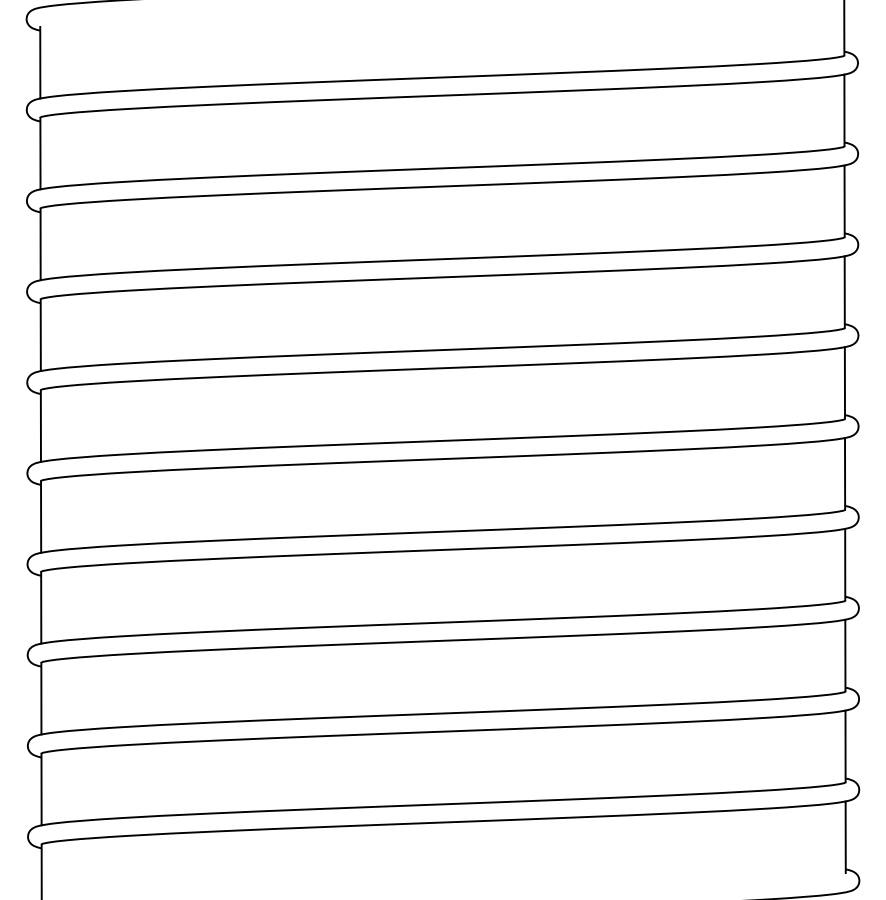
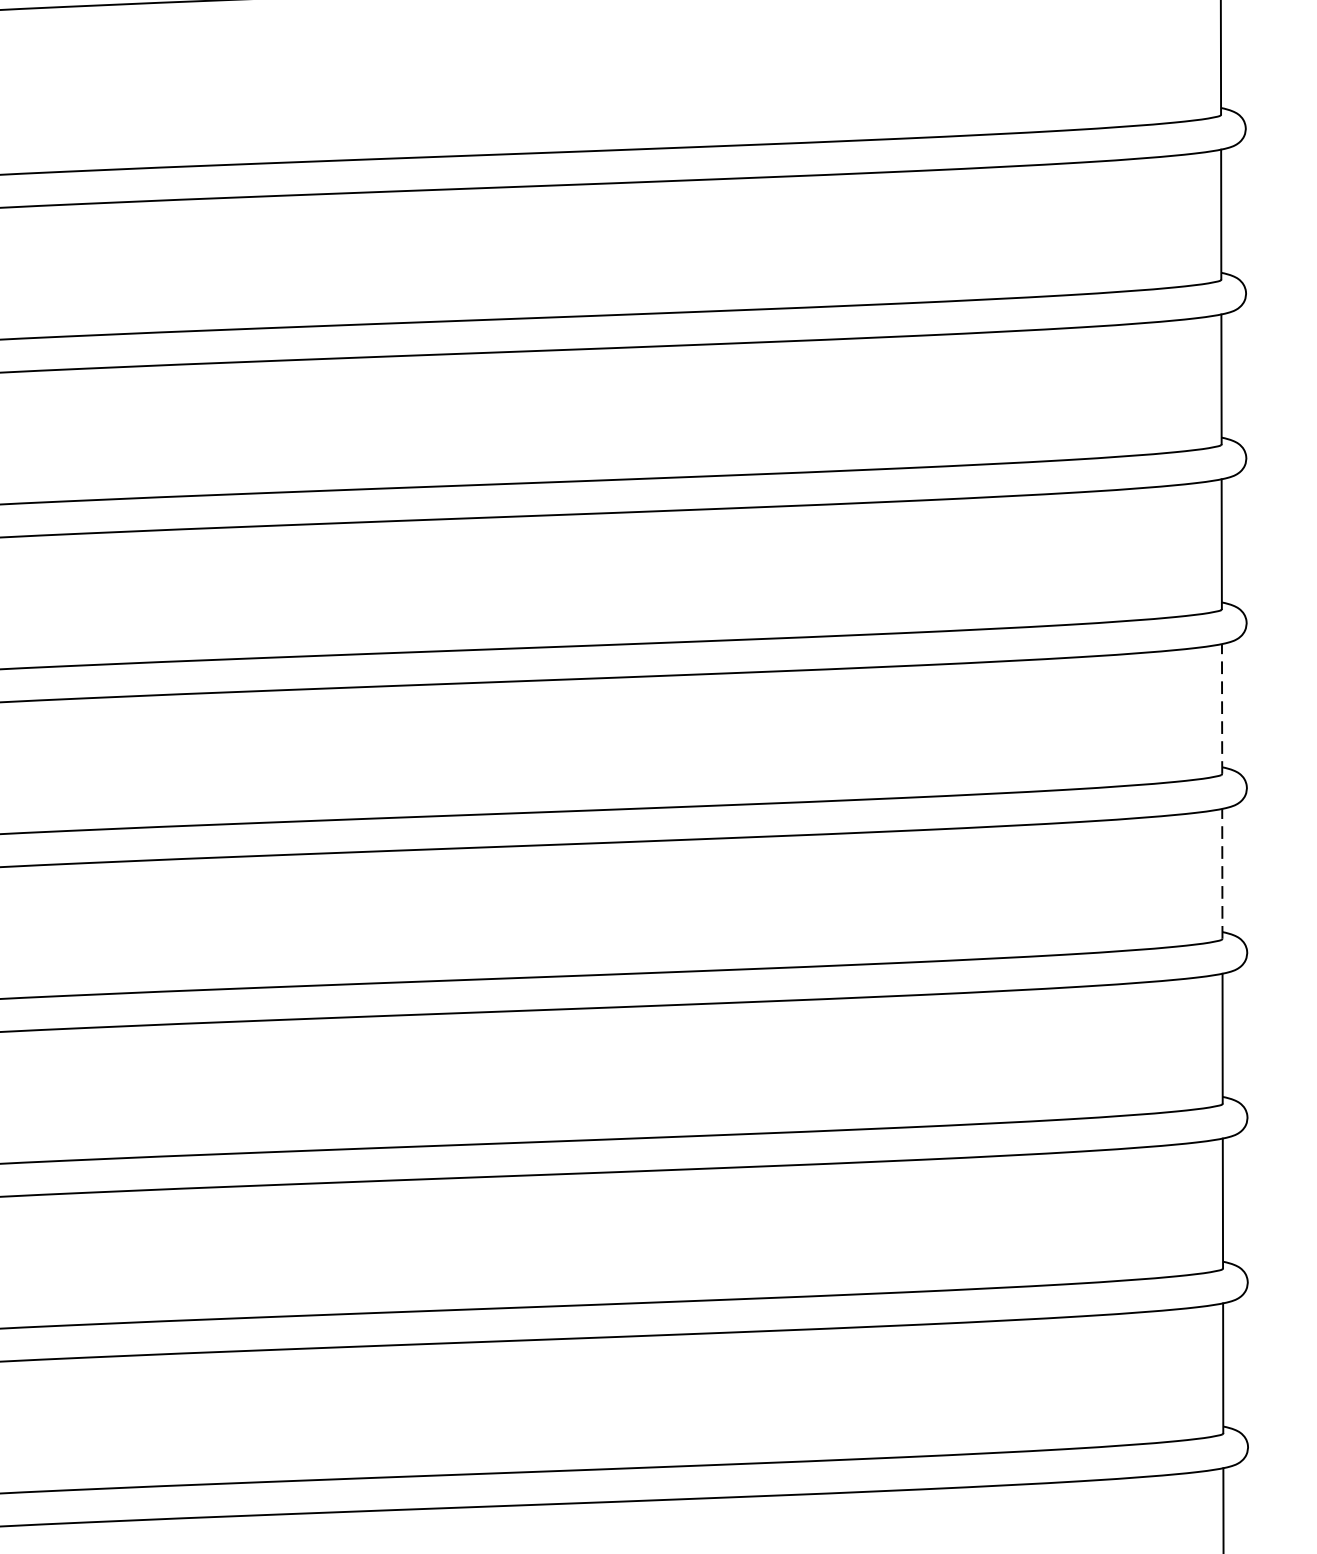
line: (844, 382) -> (1221, 708), solid -> dashed
line: (845, 473) -> (1223, 873), solid -> dashed

